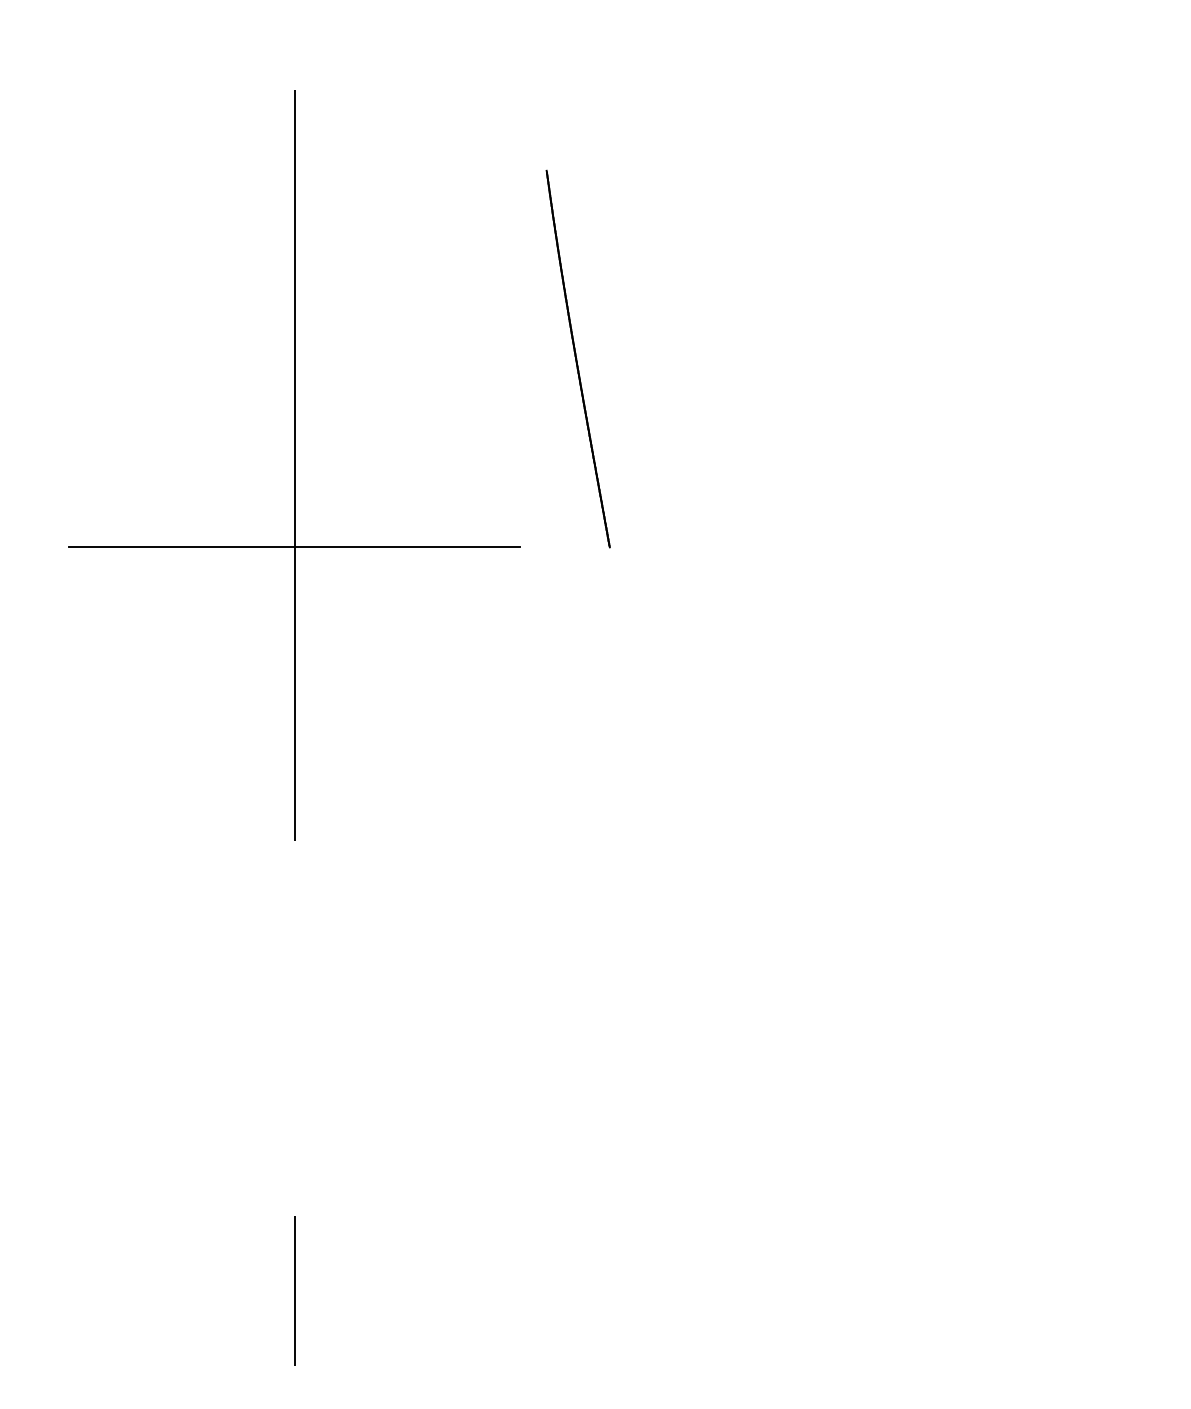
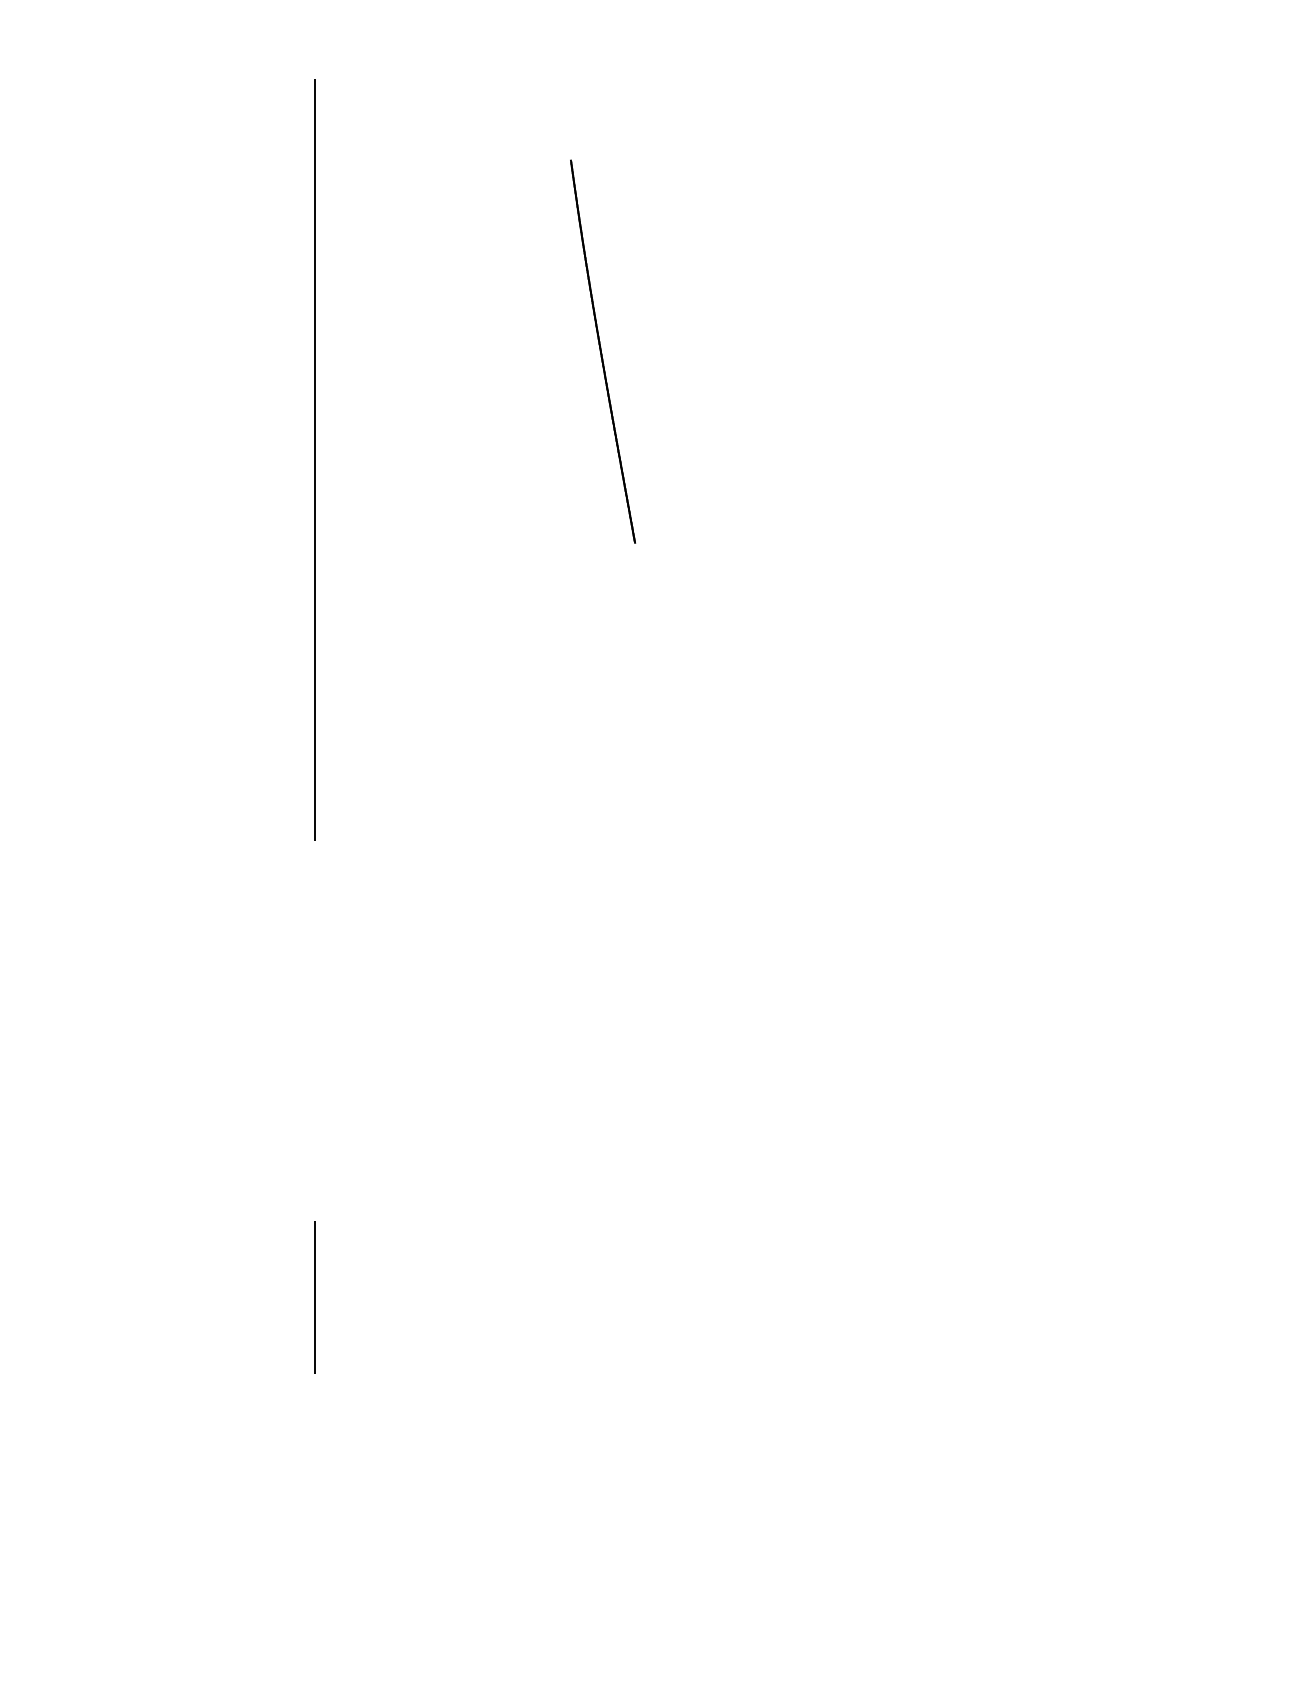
line: (294, 546) -> (314, 542), removed

